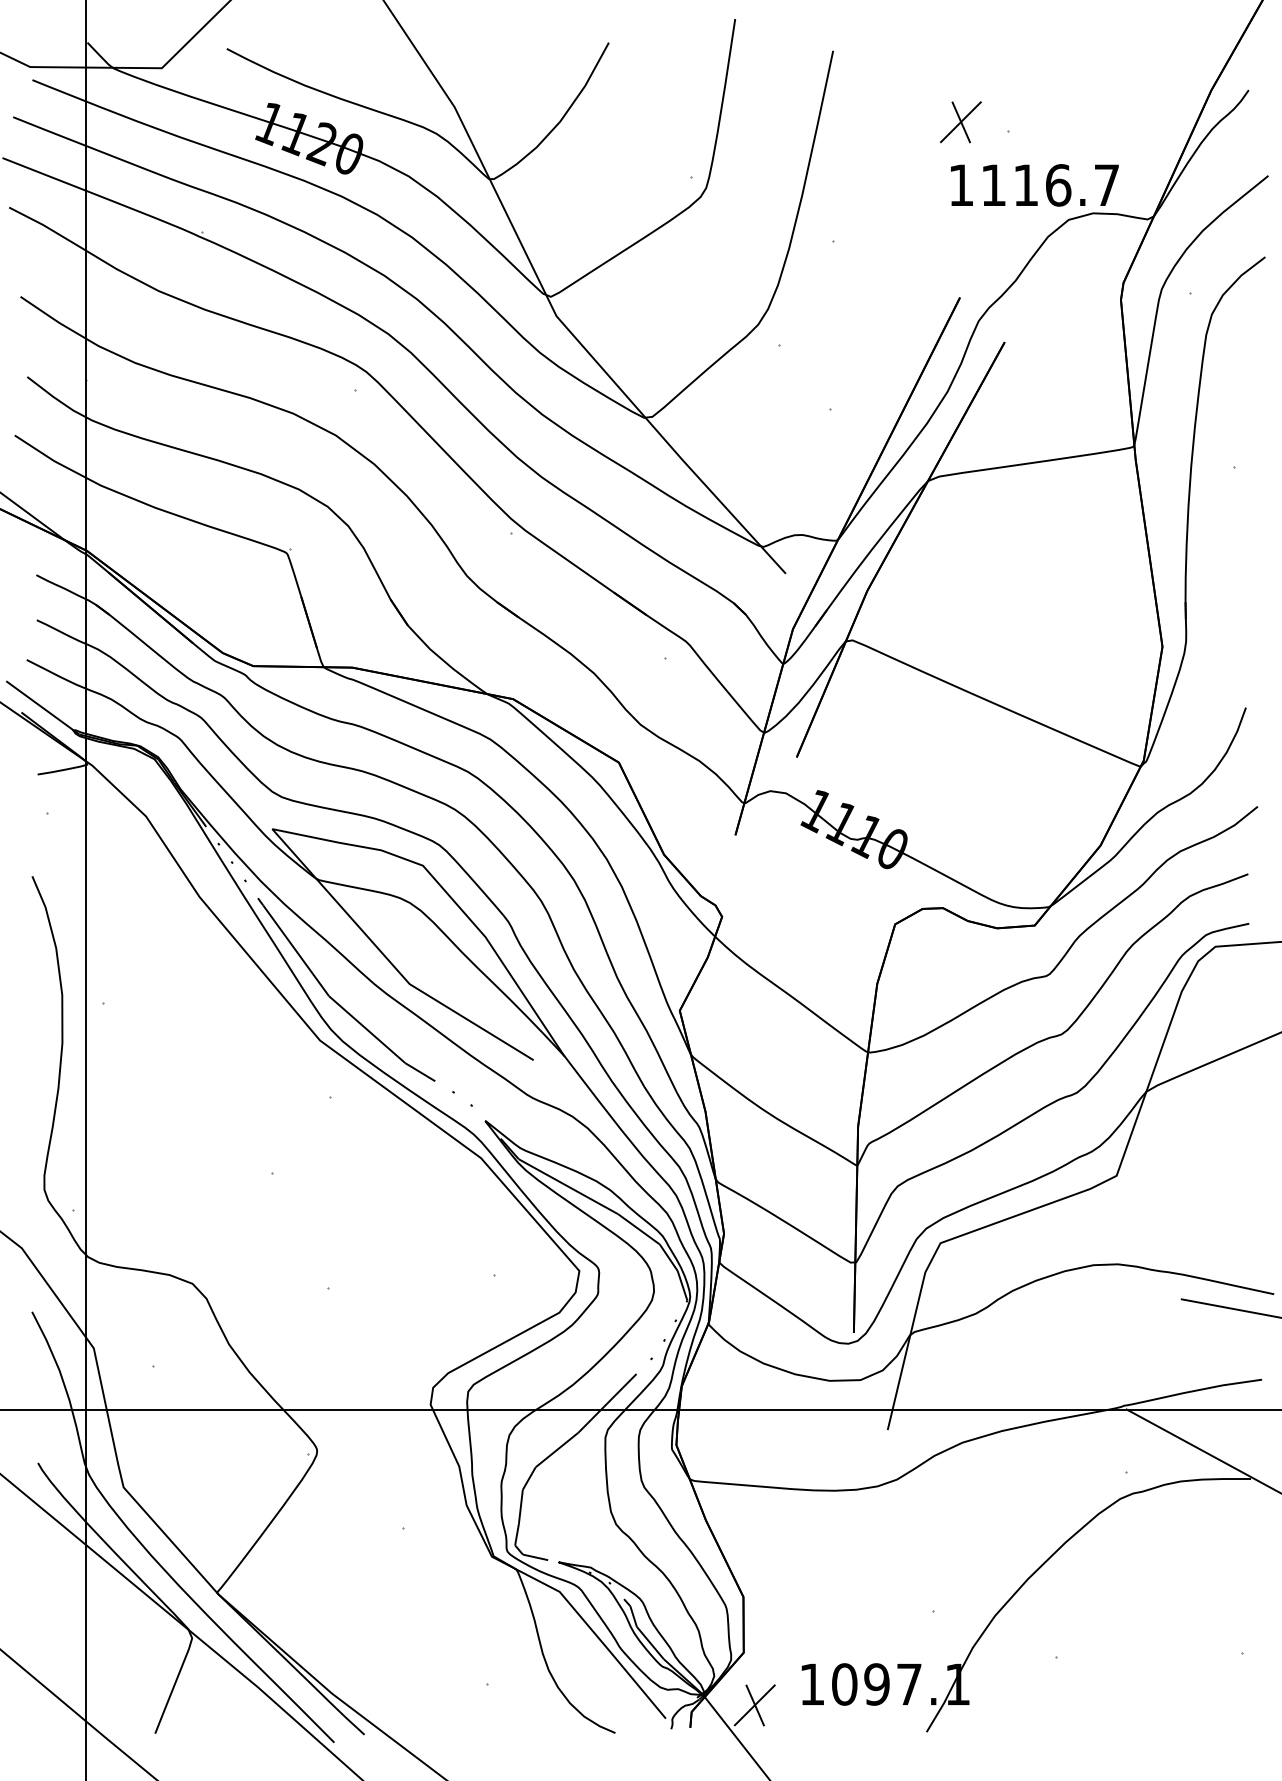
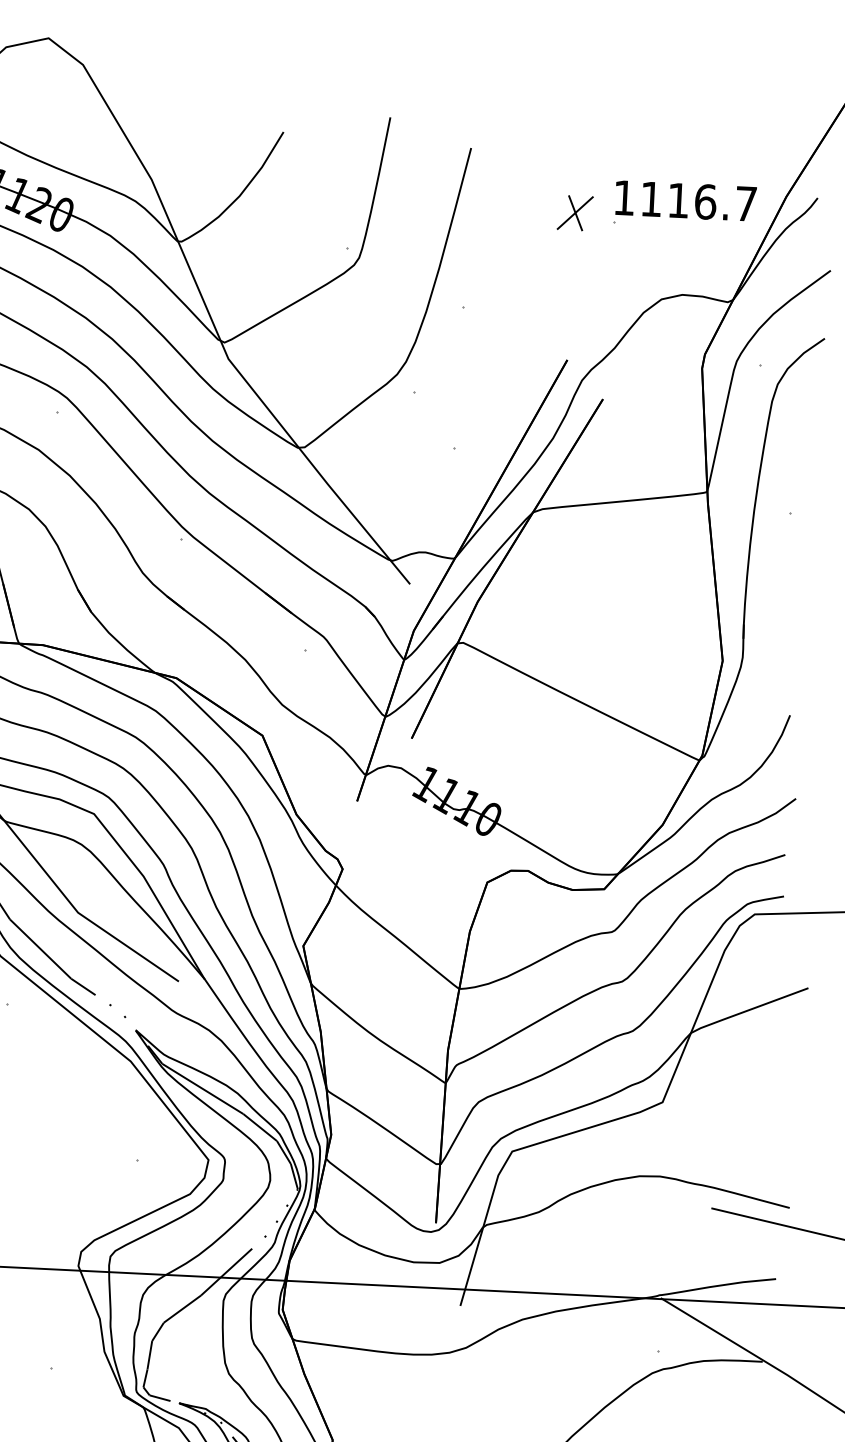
text: (1034, 185) -> (685, 201), moved

